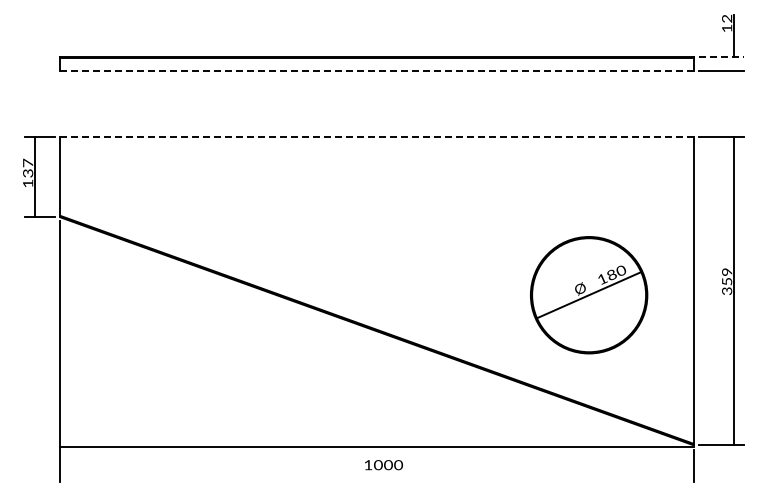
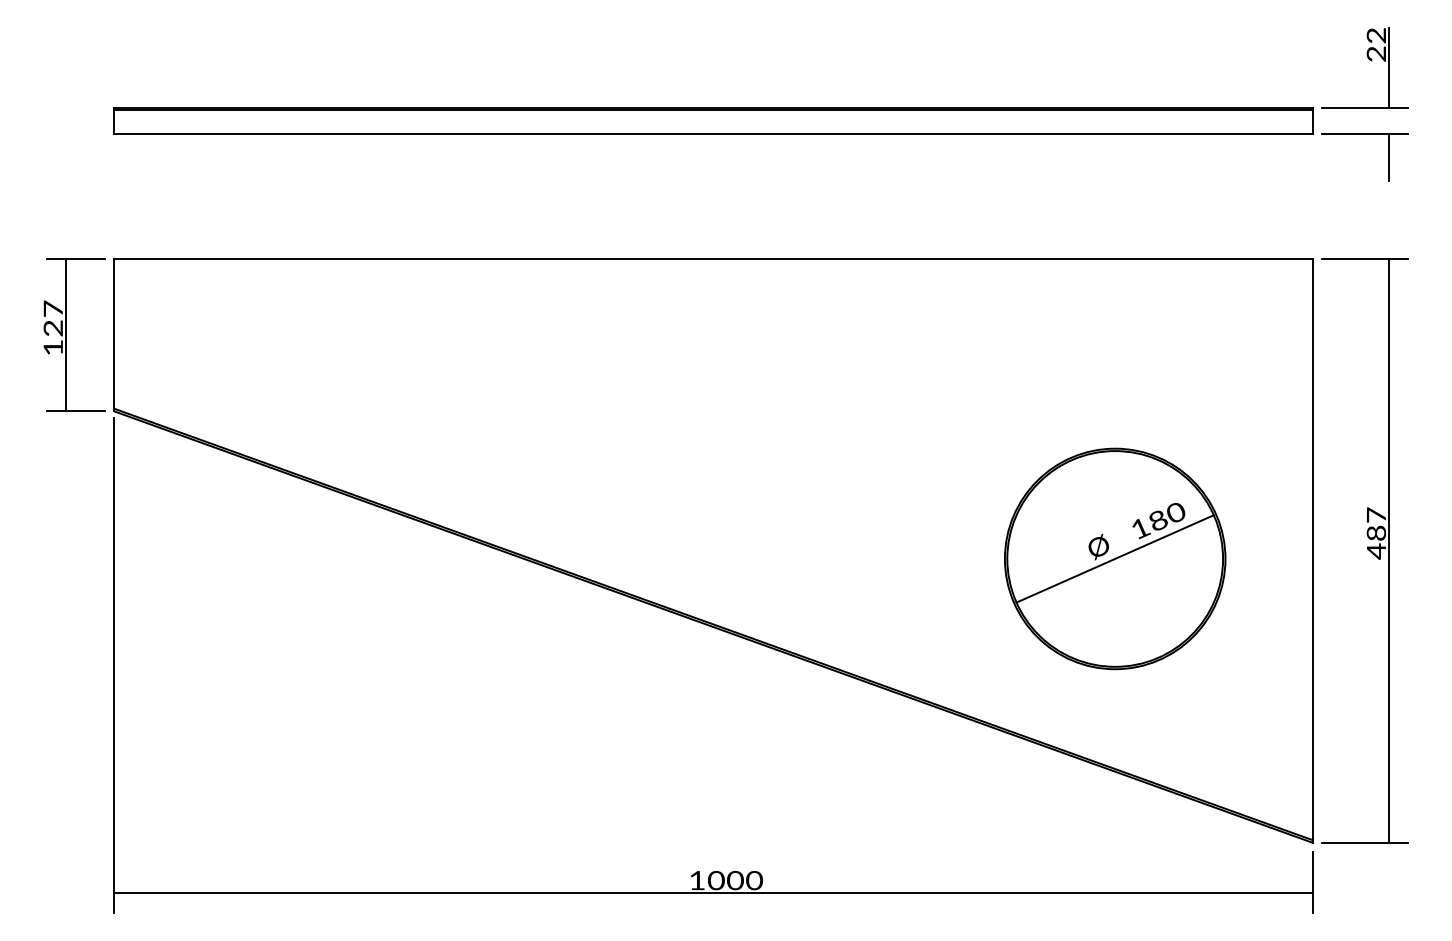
text: (727, 28) -> (1377, 54), 12 -> 22
line: (721, 56) -> (1365, 107), dashed -> solid
line: (376, 70) -> (712, 133), dashed -> solid
line: (733, 82) -> (1388, 156), added
line: (376, 136) -> (712, 258), dashed -> solid
text: (29, 173) -> (55, 328), 137 -> 127
text: (727, 281) -> (1377, 532), 359 -> 487
line: (376, 446) -> (712, 892), moved

